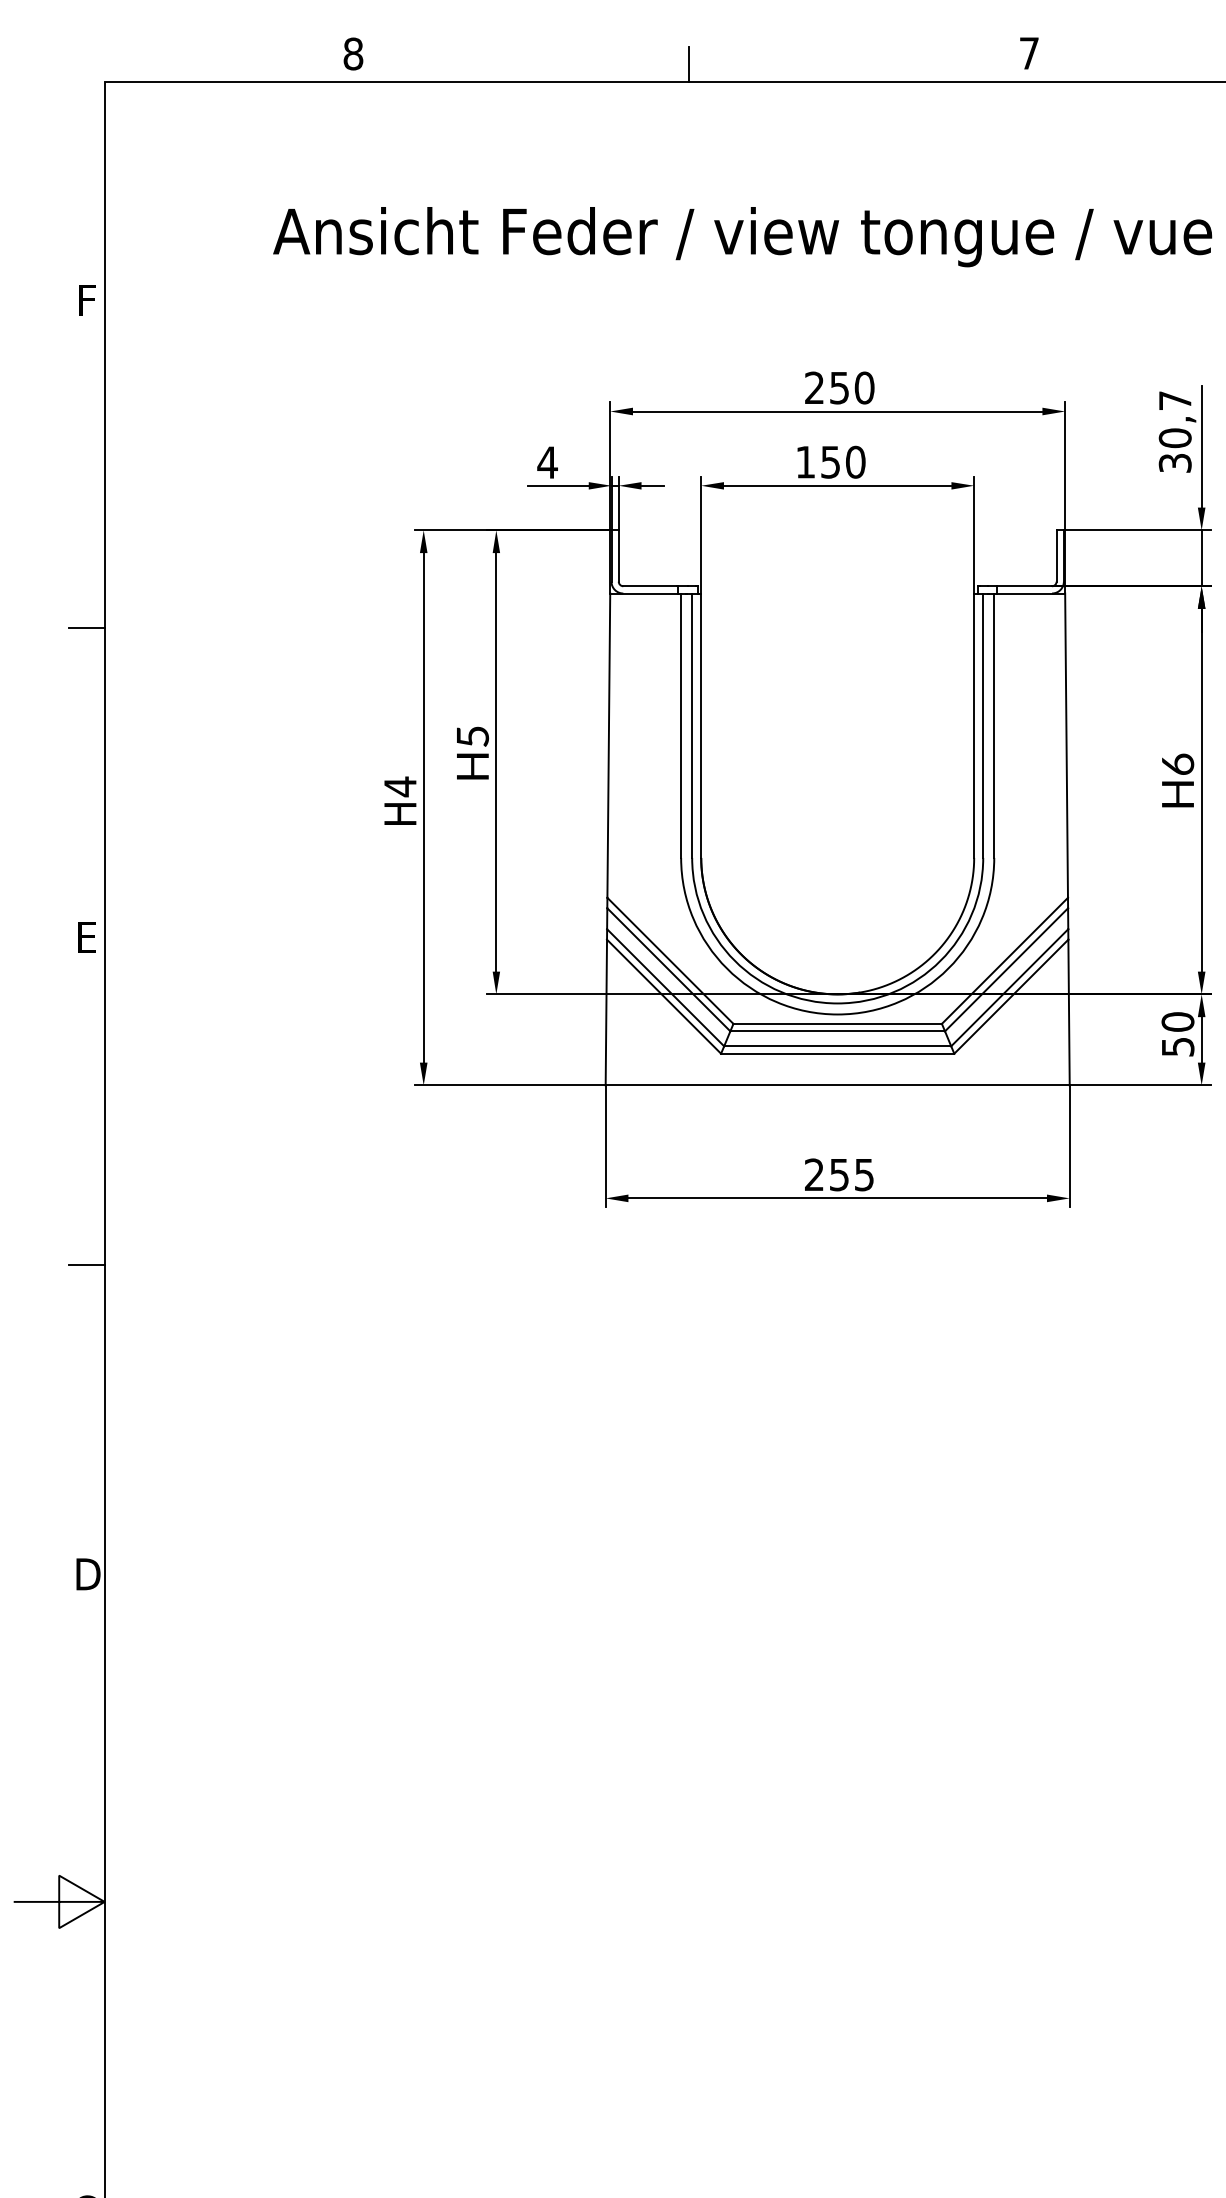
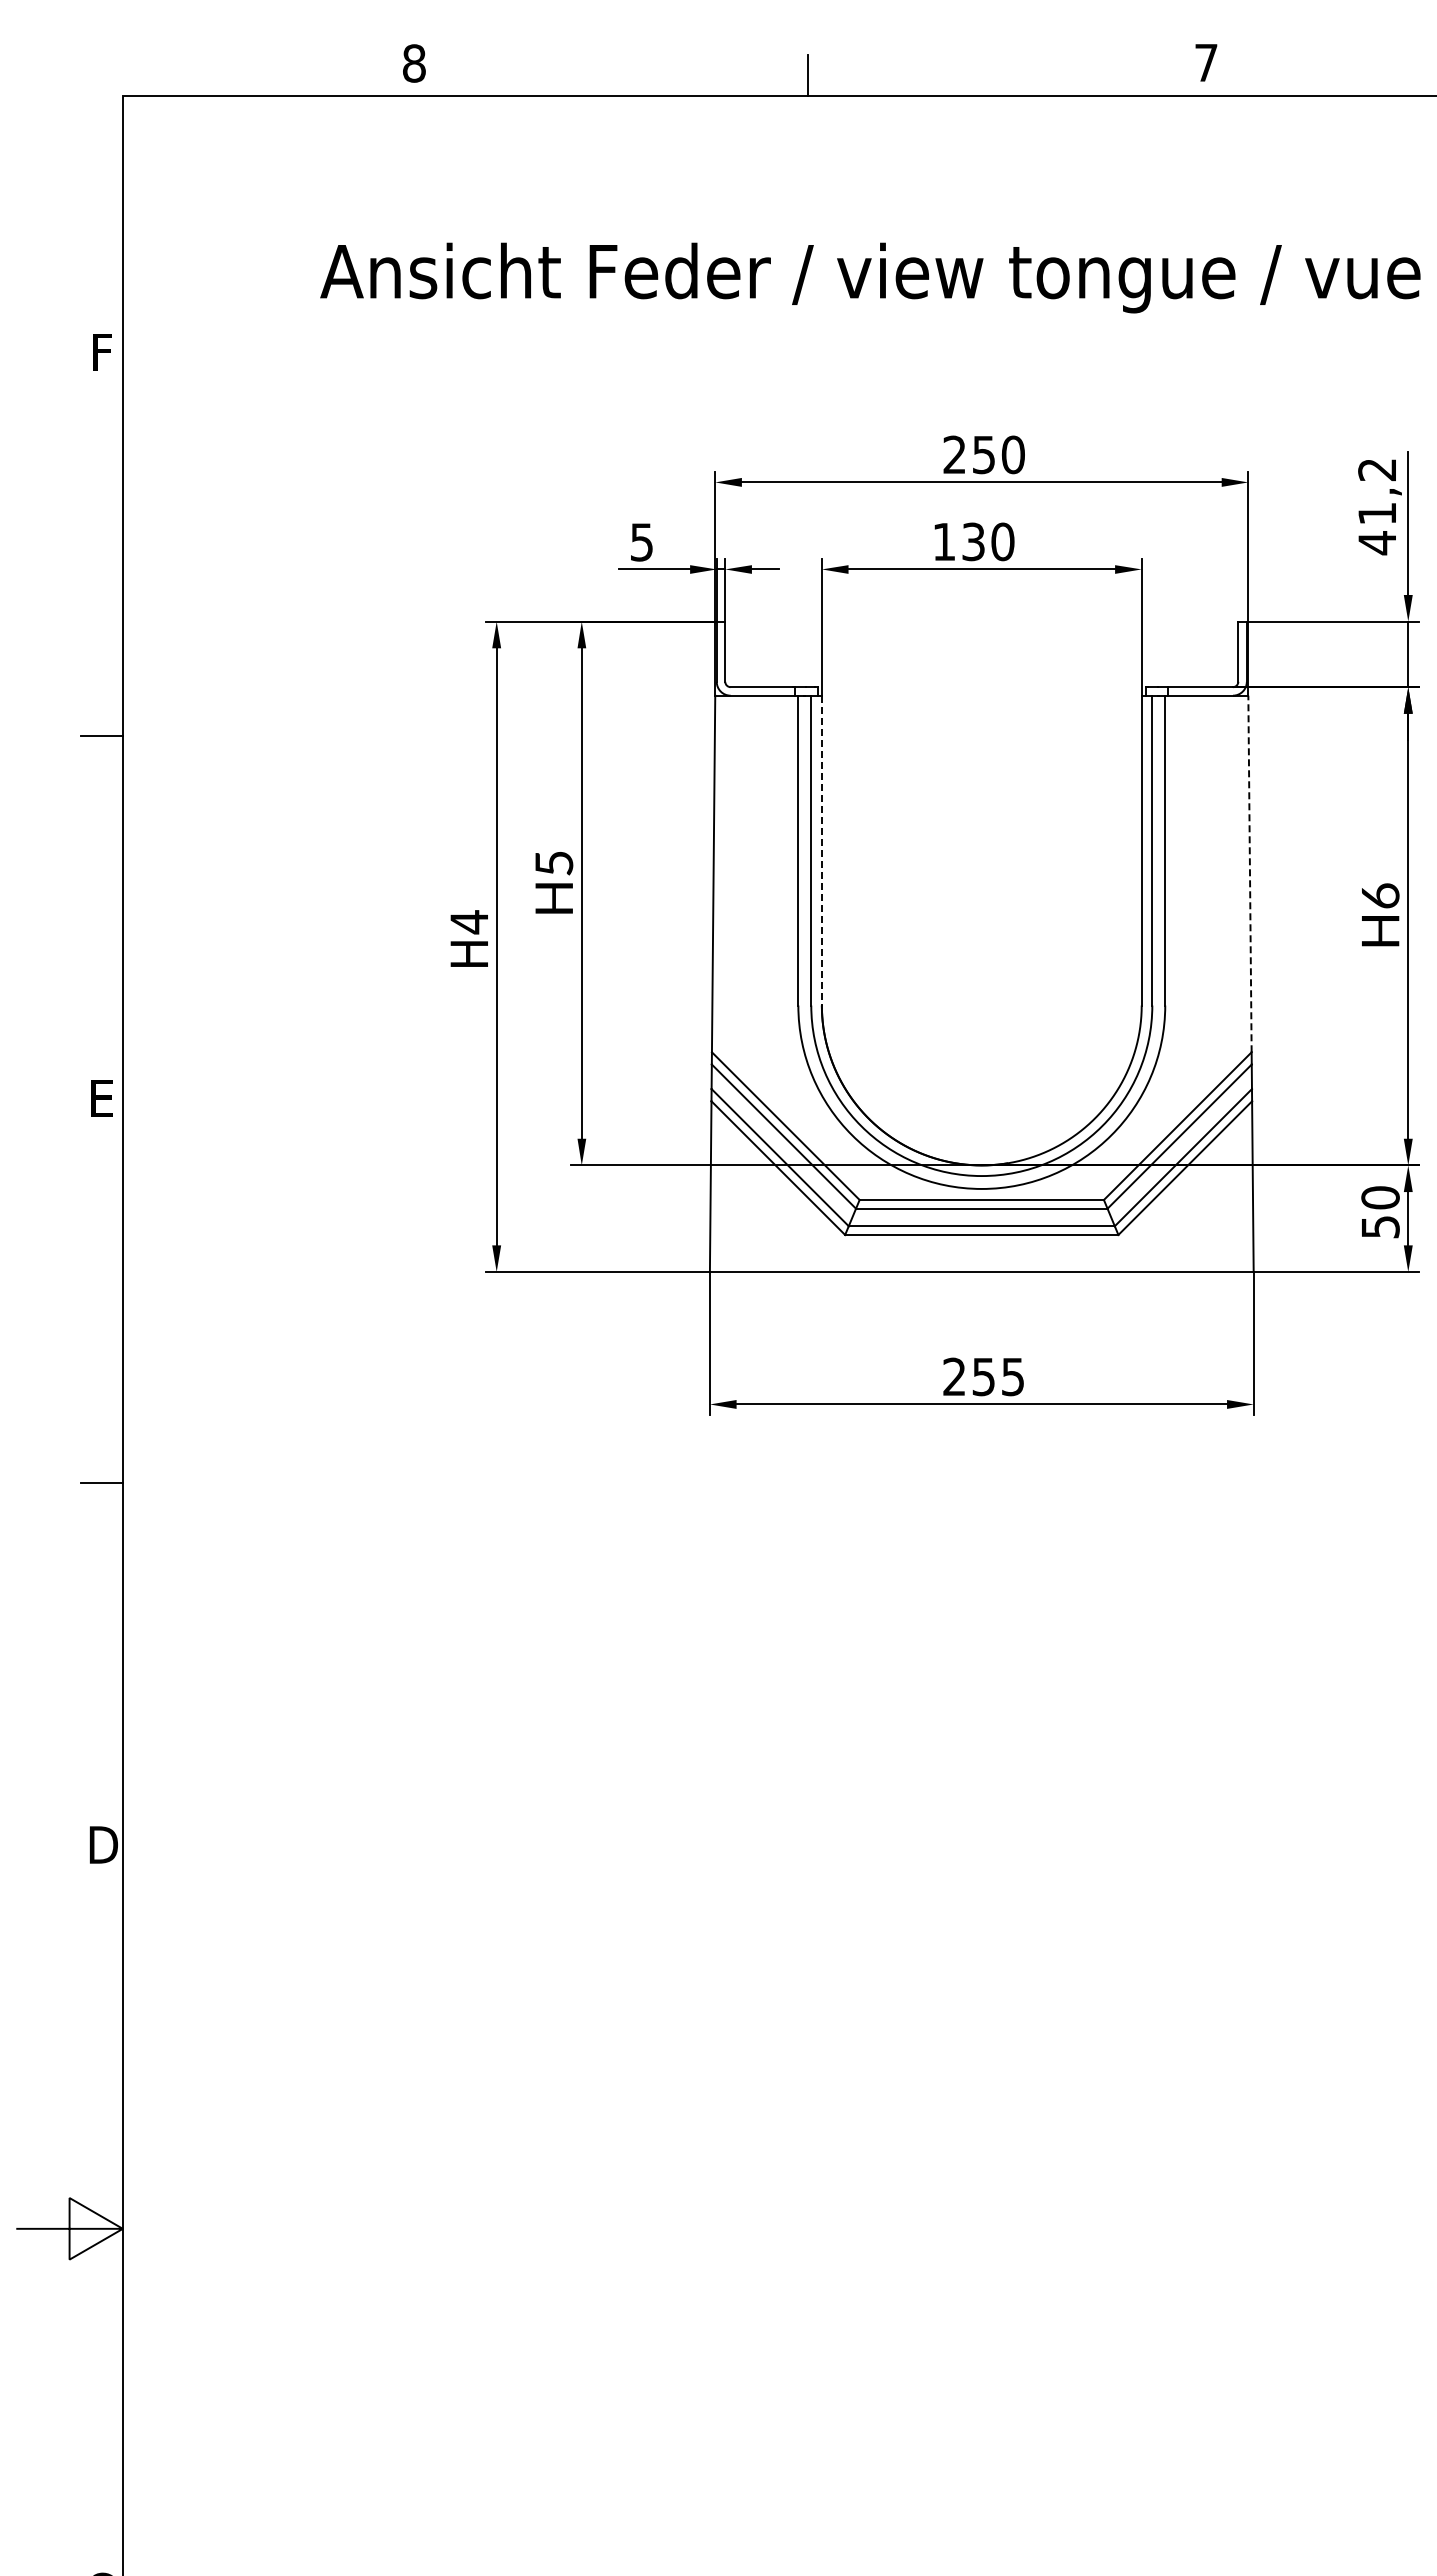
text: (1175, 432) -> (1377, 507), 30,7 -> 41,2
text: (830, 461) -> (973, 541), 150 -> 130
text: (547, 462) -> (641, 542), 4 -> 5
line: (700, 725) -> (821, 850), solid -> dashed
line: (1066, 745) -> (1249, 873), solid -> dashed

